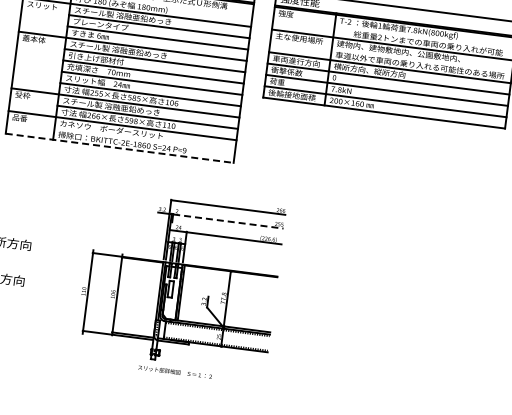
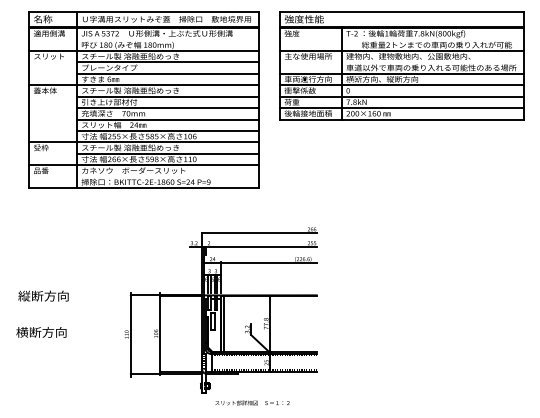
line: (120, 148) -> (144, 188), dashed -> solid
line: (228, 221) -> (261, 246), dashed -> solid
text: (175, 371) -> (252, 402), moved

